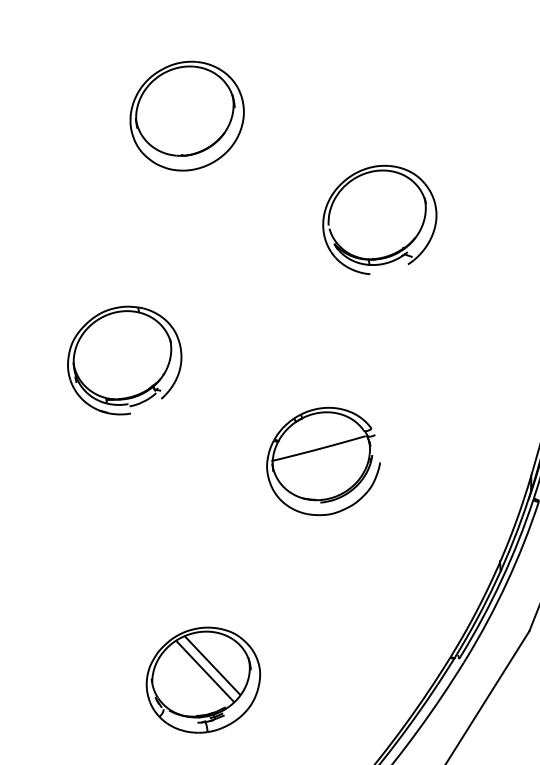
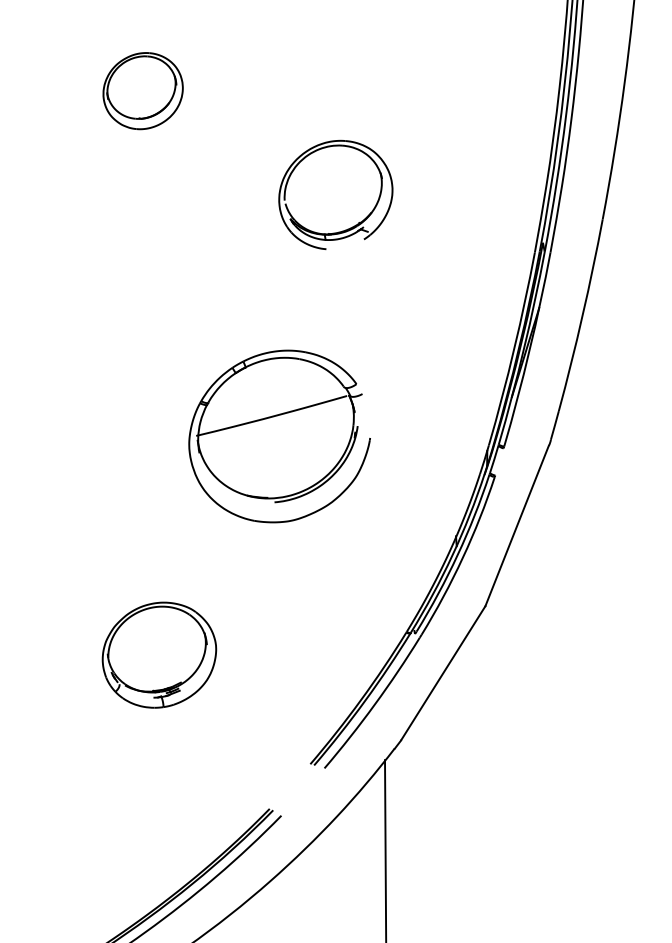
part: (186, 115) -> (142, 90), size x0.7
part: (124, 360) -> (80, 335), removed
part: (323, 461) -> (279, 436), size x1.6
line: (212, 665) -> (168, 640), removed
line: (204, 670) -> (160, 645), removed

